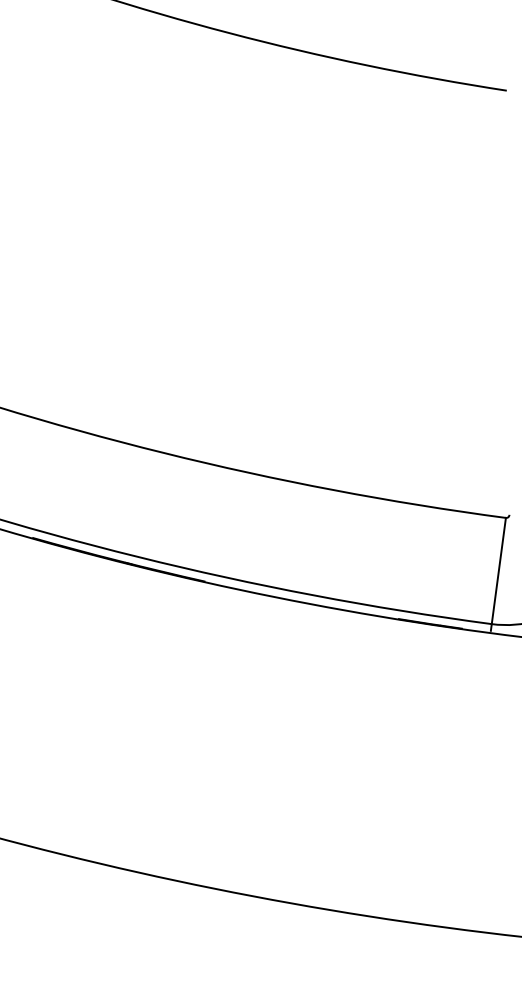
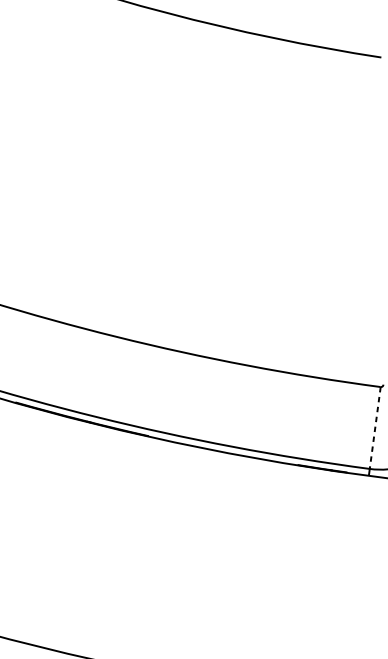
line: (498, 571) -> (374, 428), solid -> dashed

